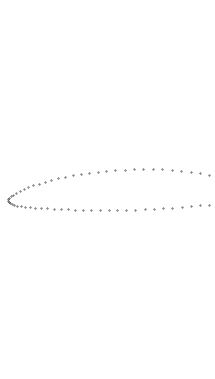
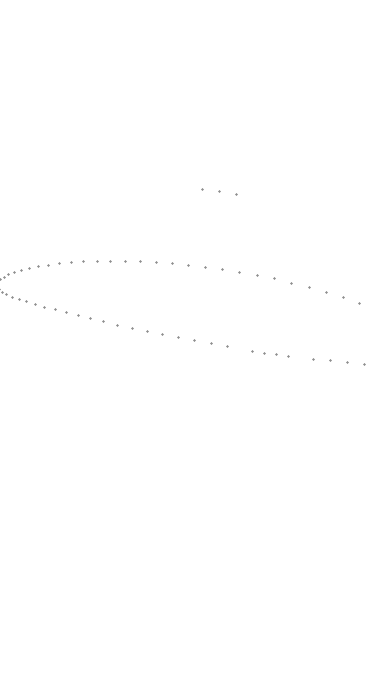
part: (115, 129) -> (219, 192), added
part: (158, 208) -> (270, 352), size x0.7

